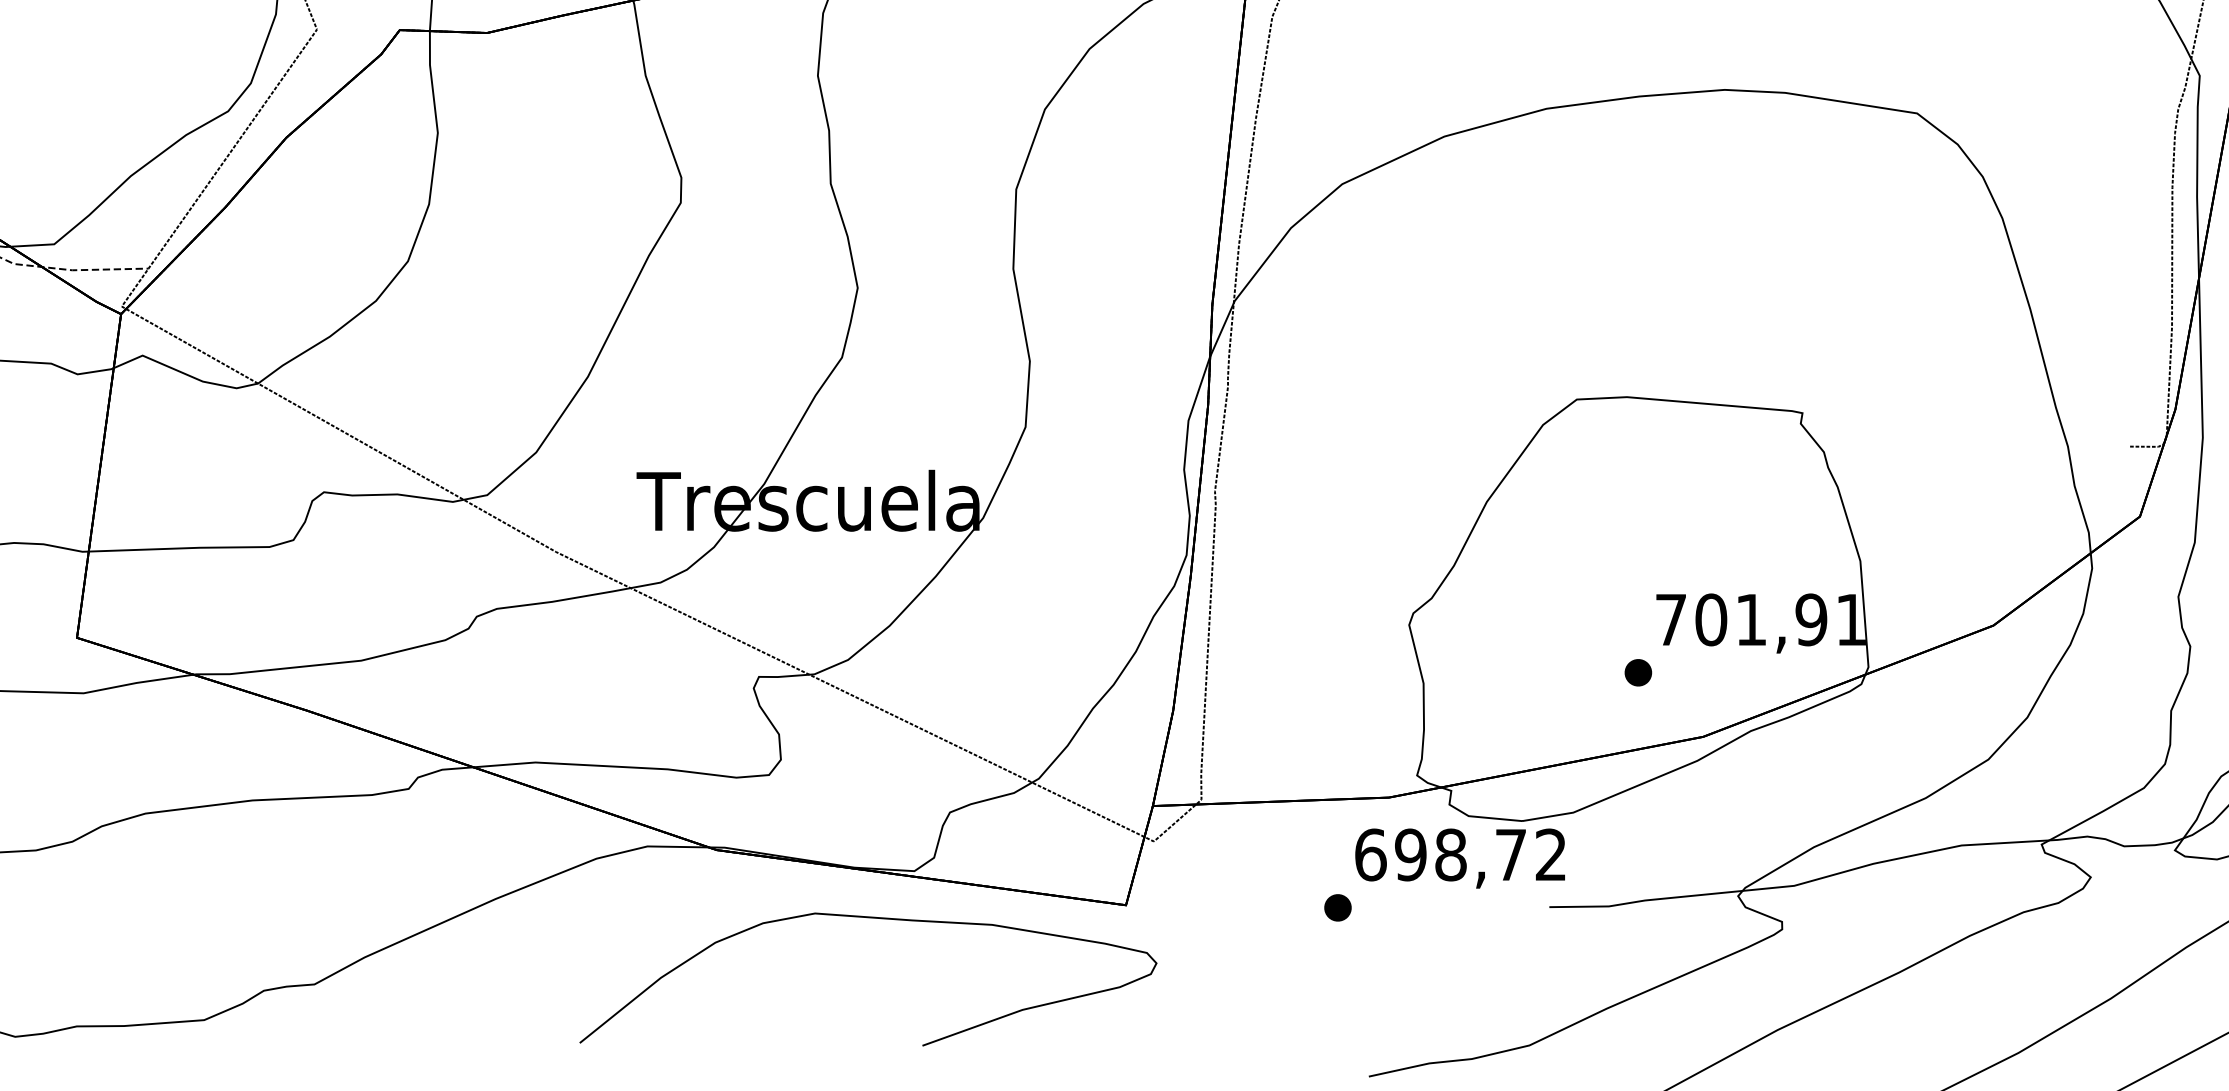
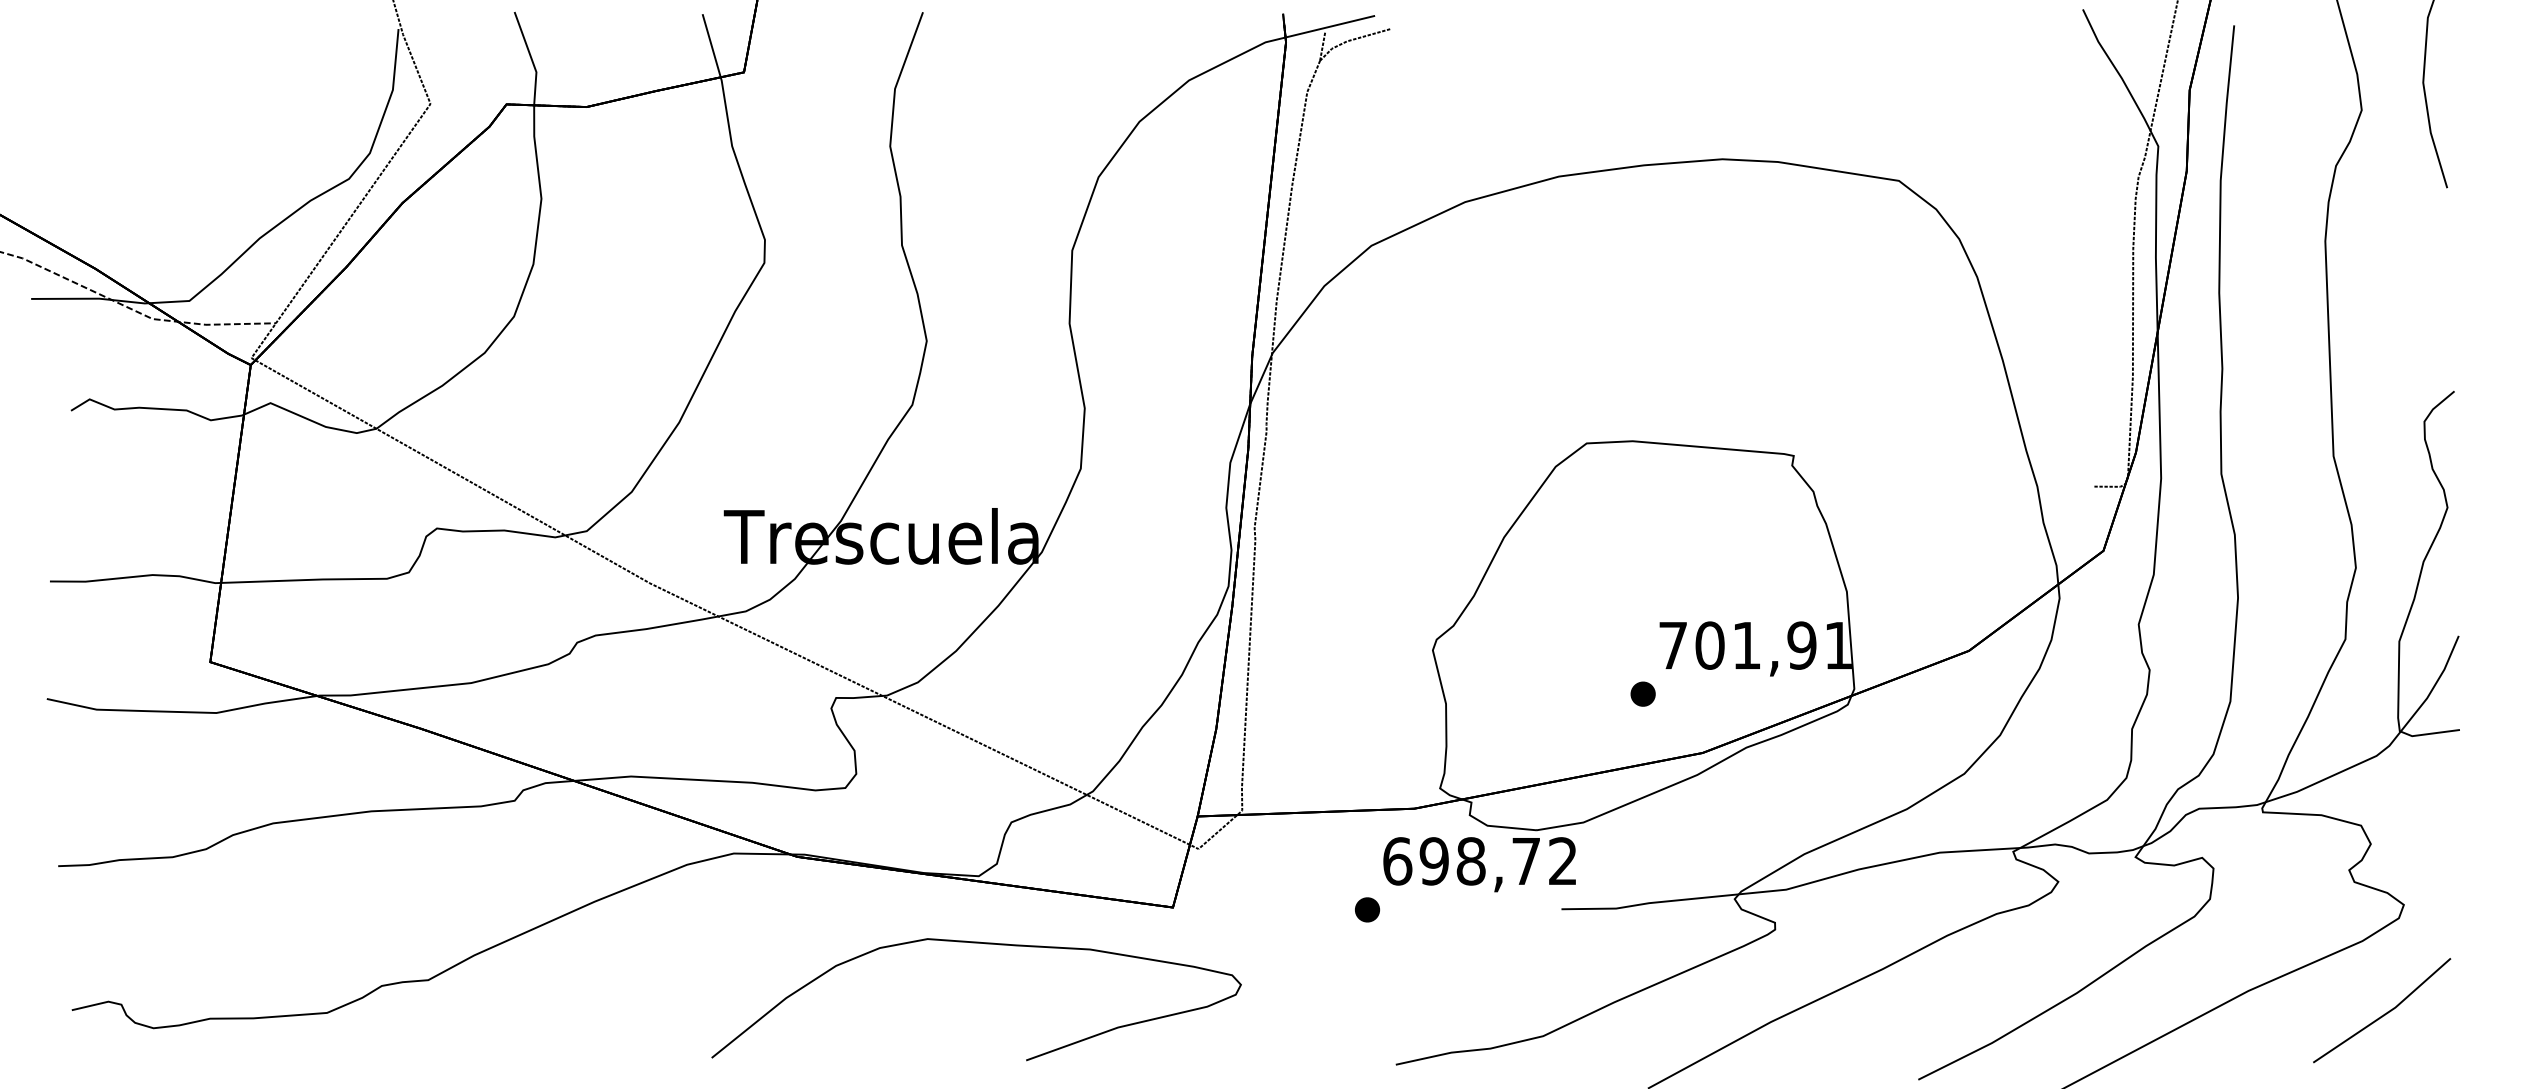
curve: (878, 919) -> (985, 944), moved

